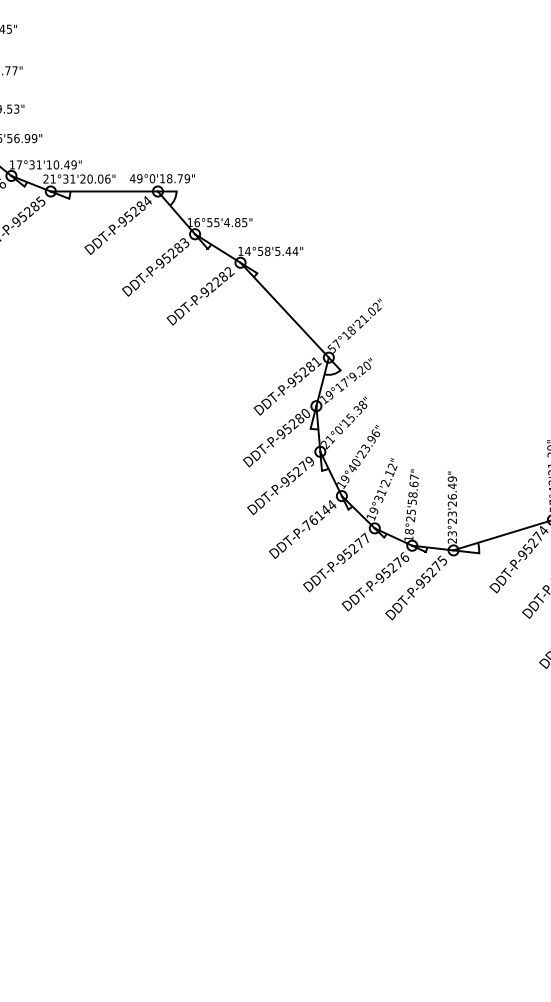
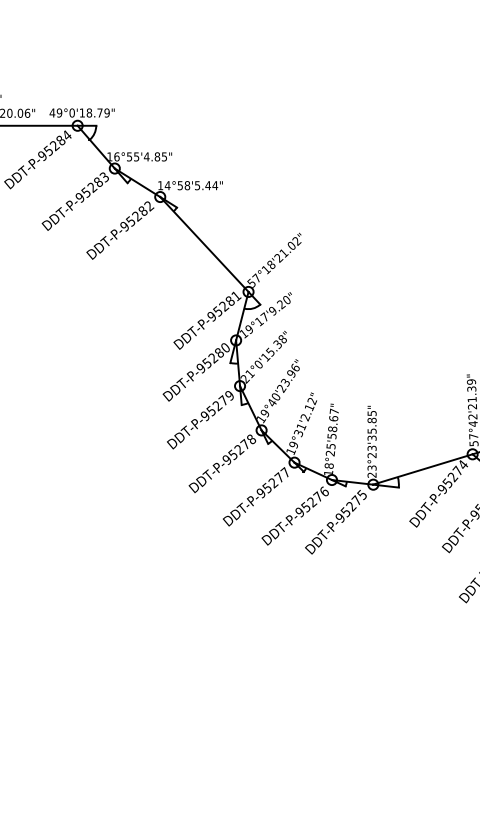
text: (211, 287) -> (131, 221), DDT-P-92282 -> DDT-P-95282
text: (451, 491) -> (371, 425), 23°23'26.49" -> 23°23'35.85"
text: (319, 515) -> (239, 449), DDT-P-76144 -> DDT-P-95278

